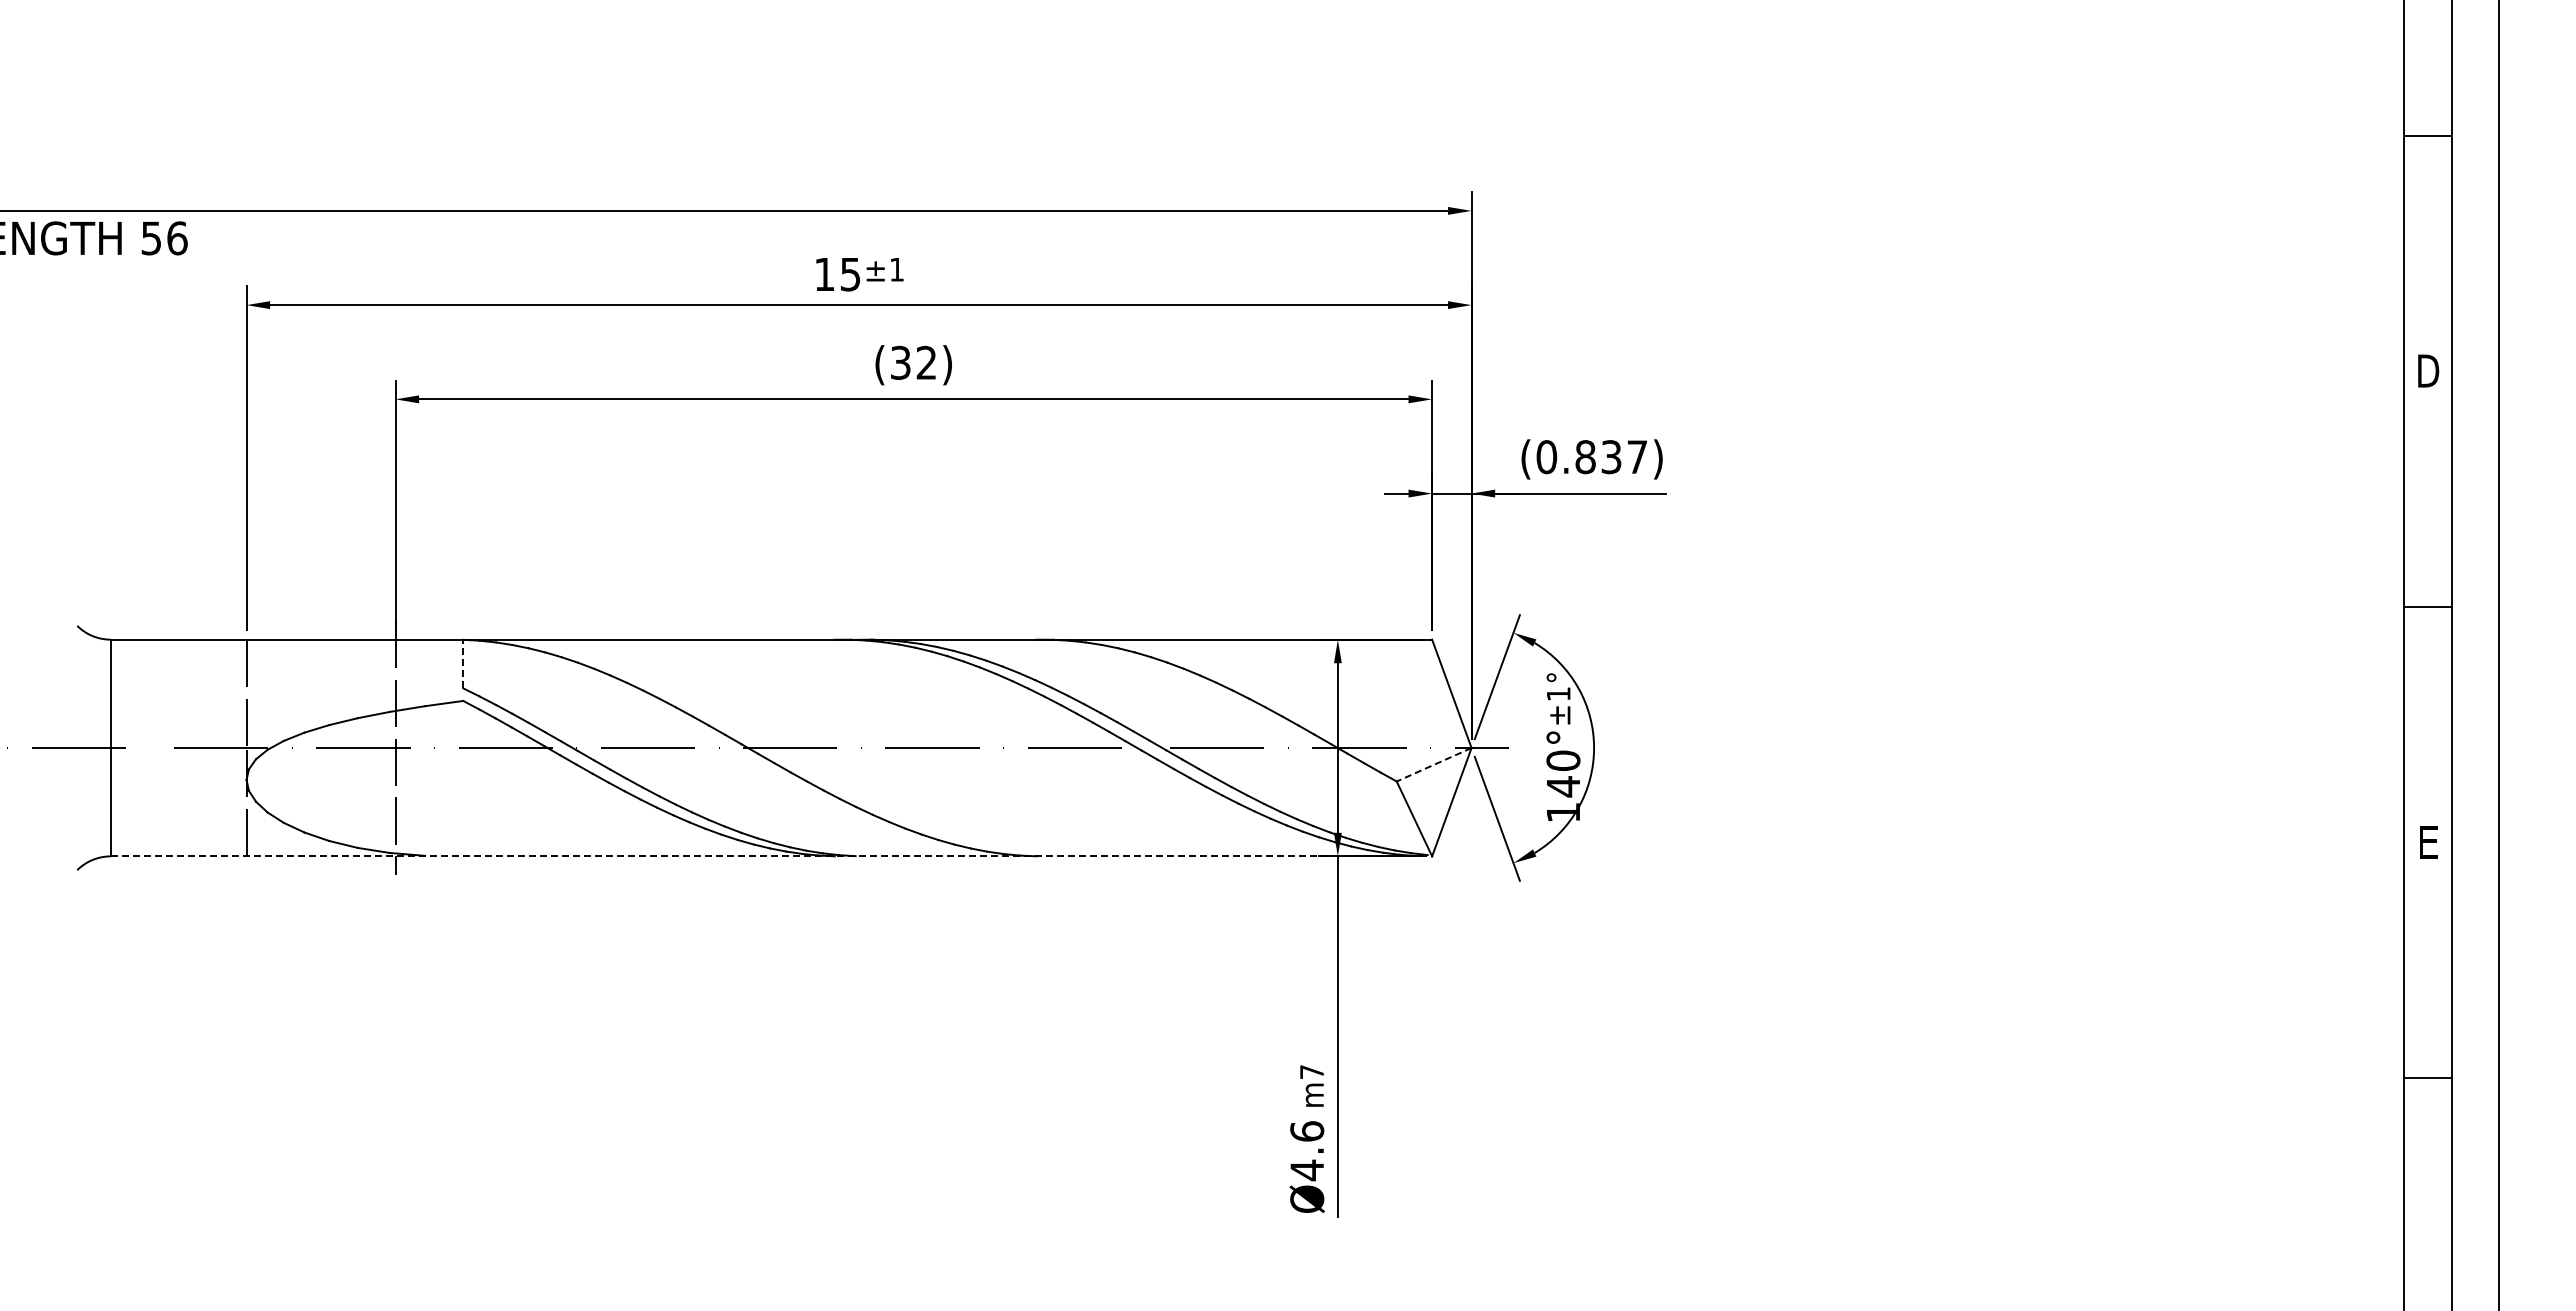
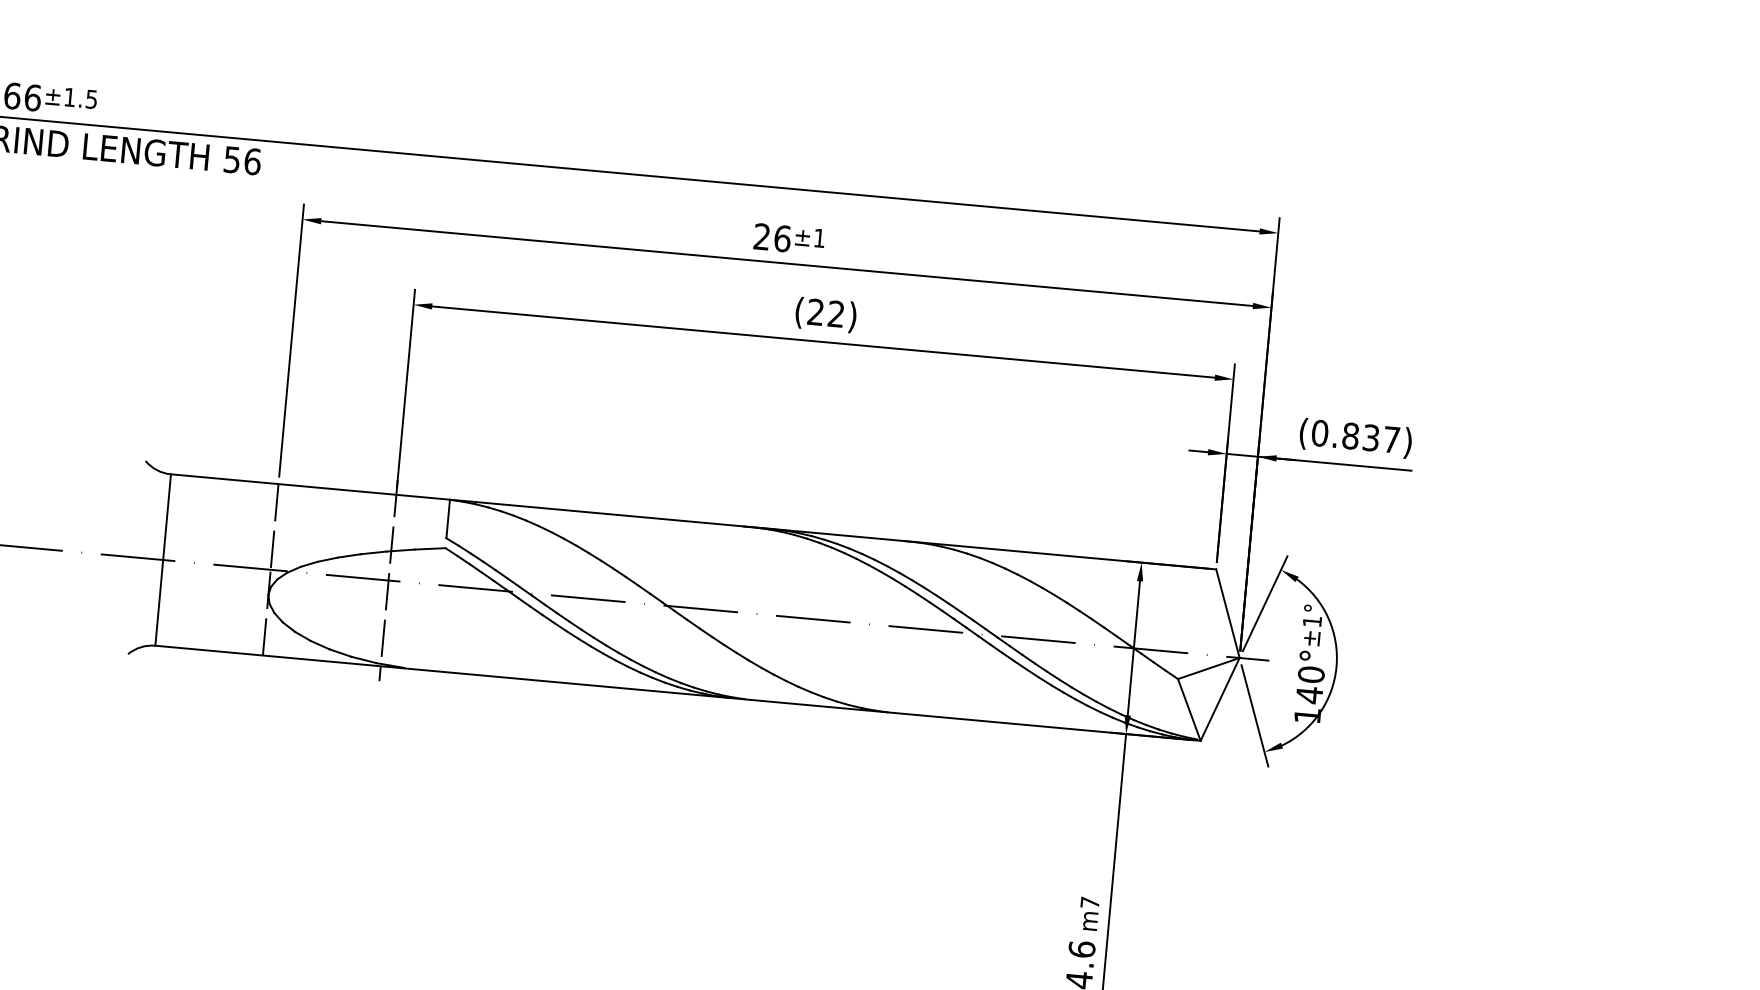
text: (837, 274) -> (772, 237), 15 -> 26
text: (900, 362) -> (815, 311), (32) -> (22)
line: (463, 663) -> (448, 518), dashed -> solid
line: (1434, 764) -> (1209, 668), dashed -> solid
line: (771, 856) -> (678, 693), dashed -> solid

